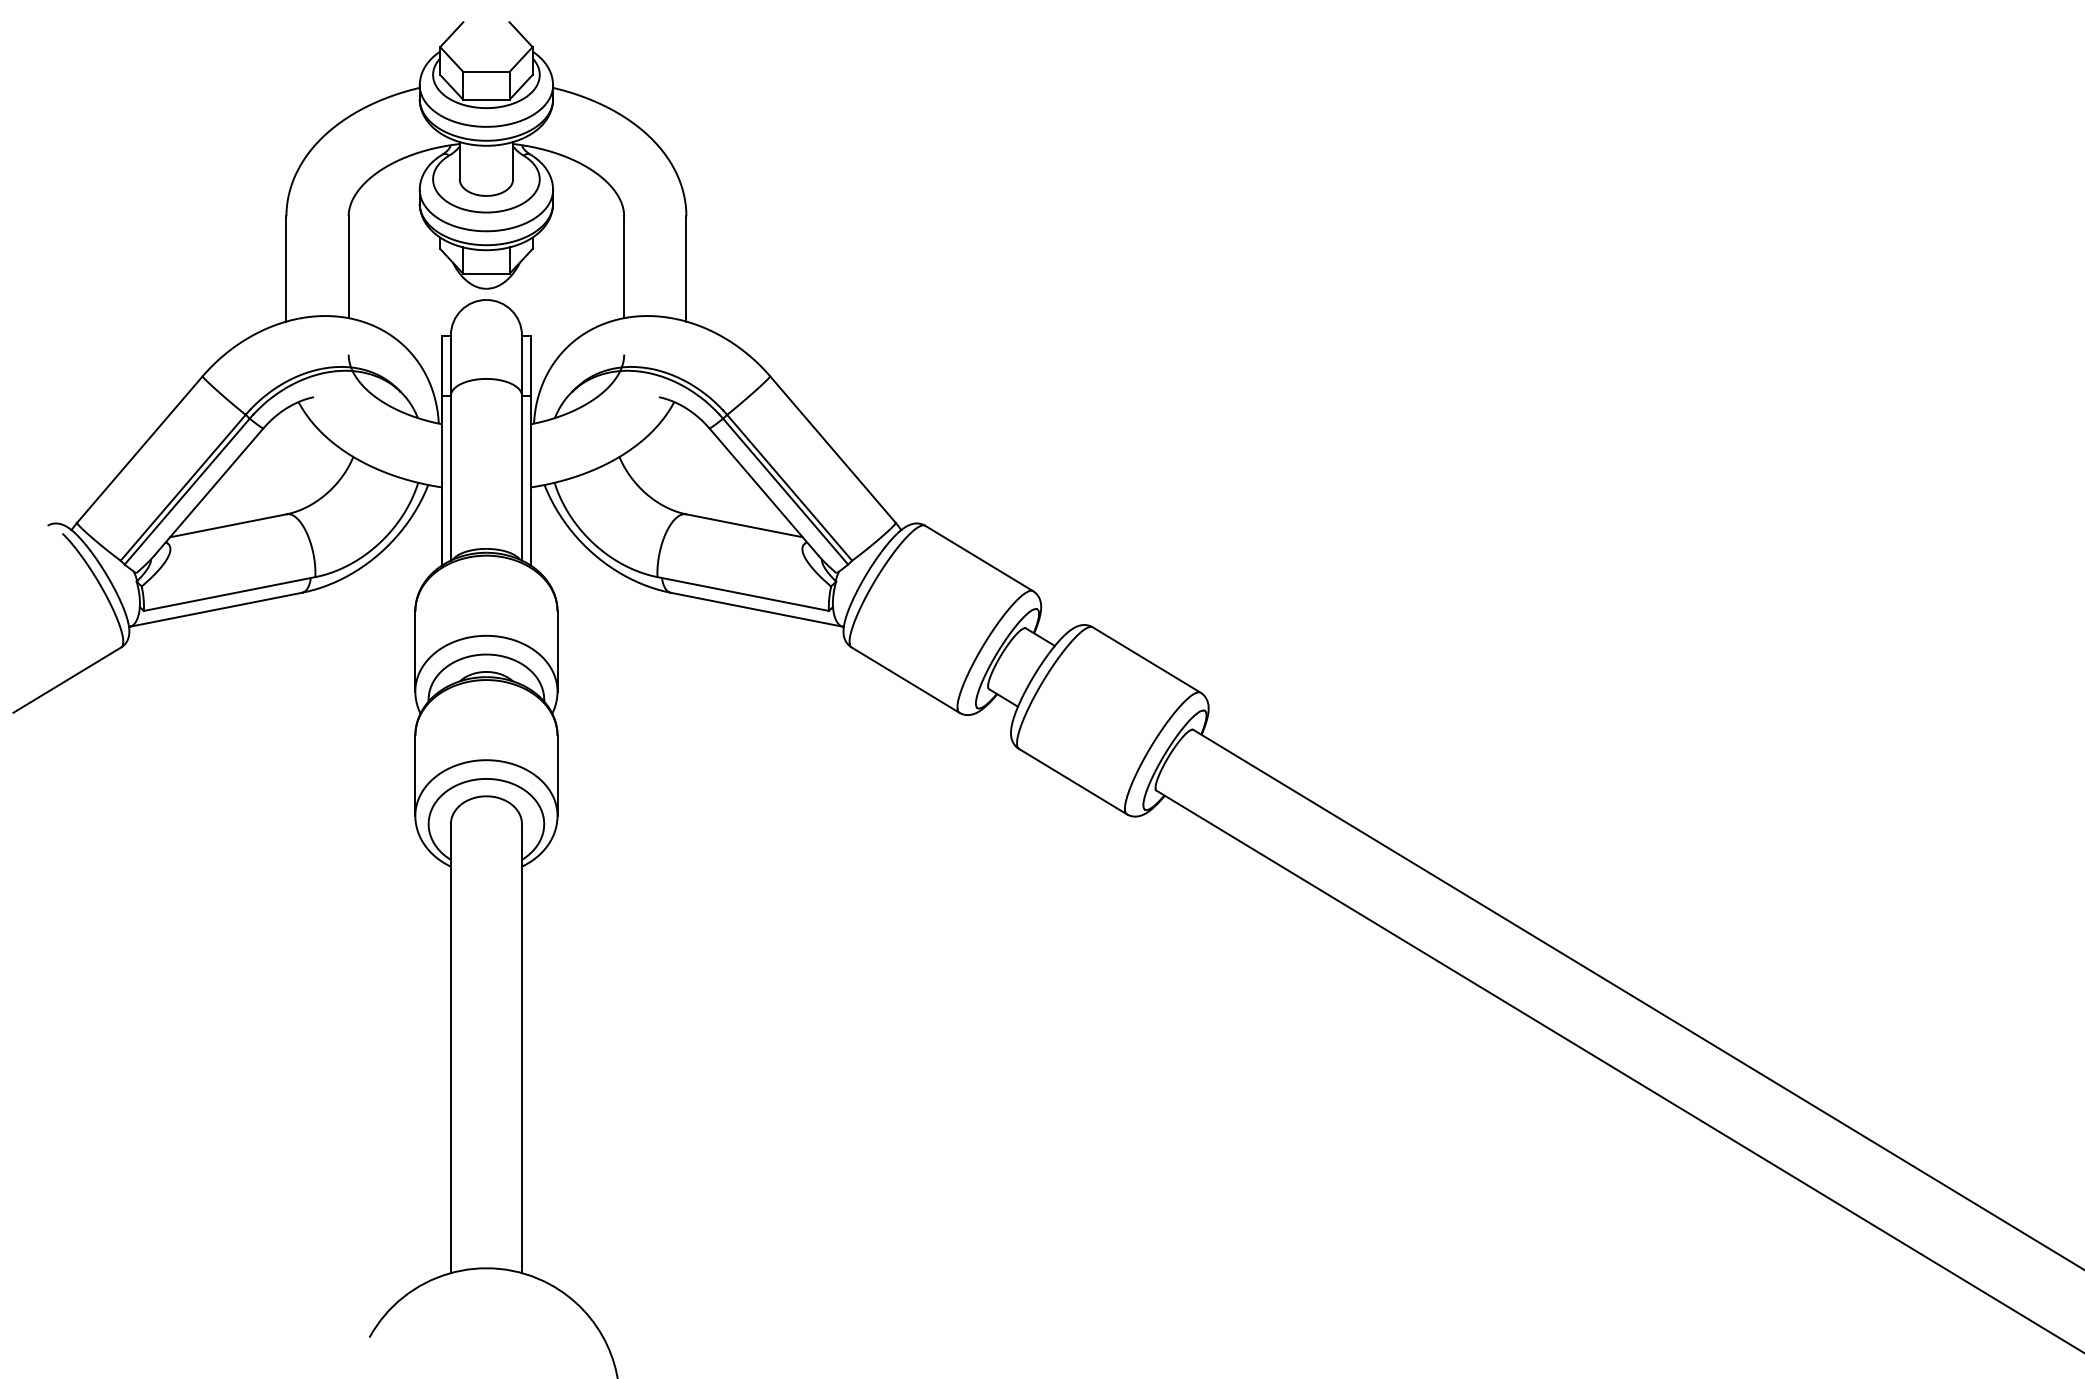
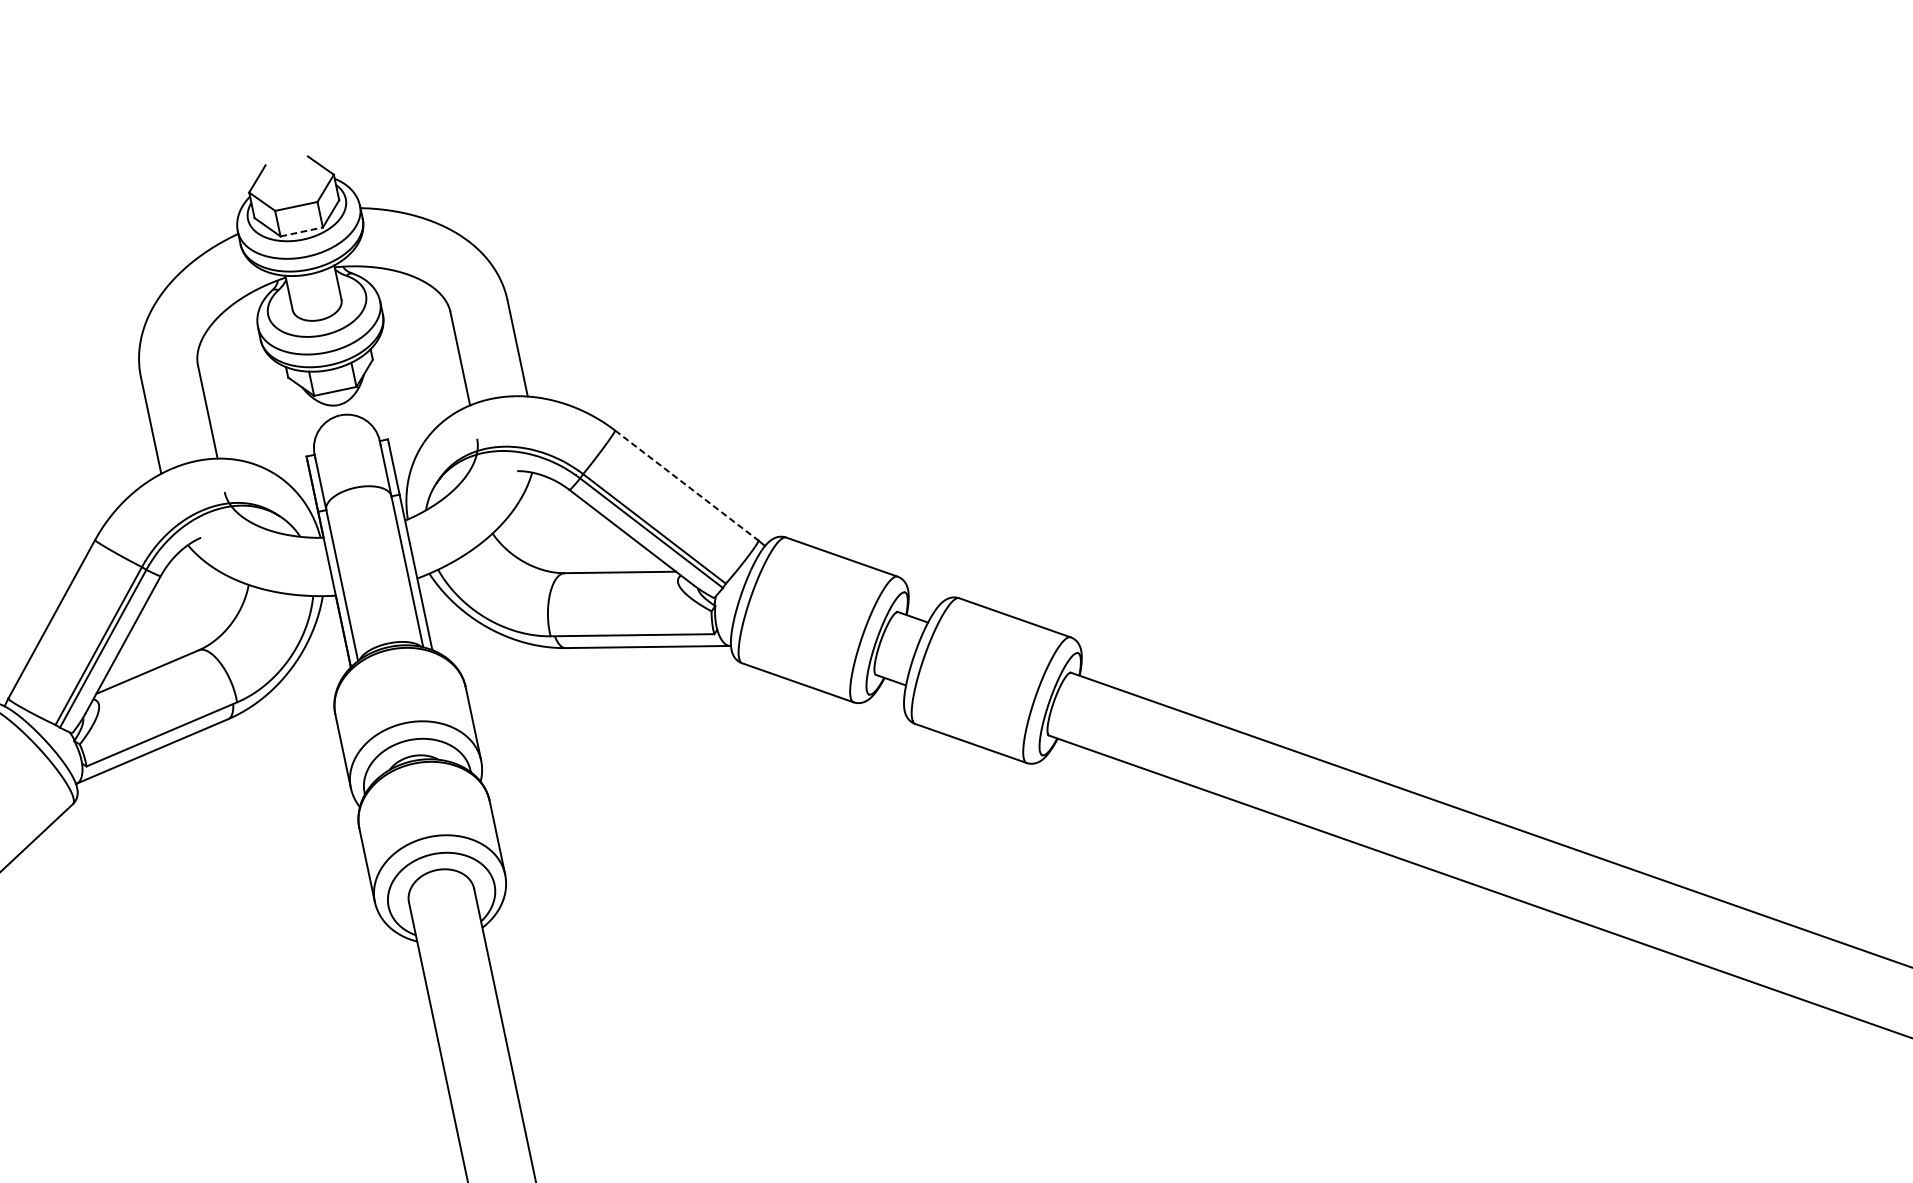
line: (486, 99) -> (301, 231), solid -> dashed
line: (833, 449) -> (687, 485), solid -> dashed

